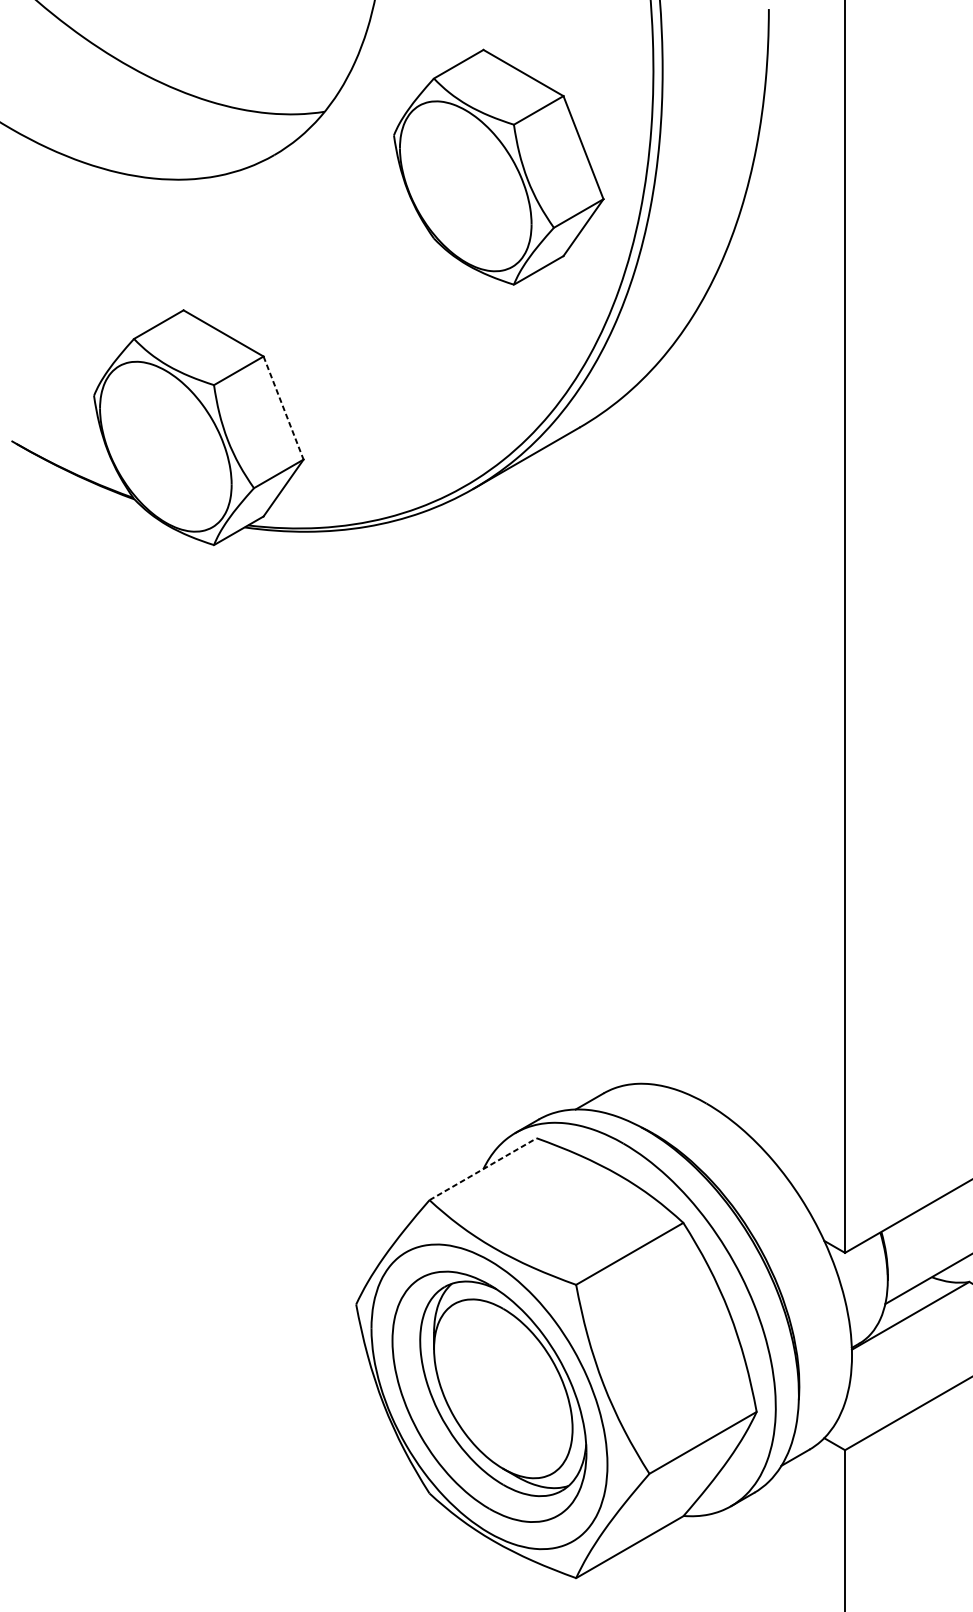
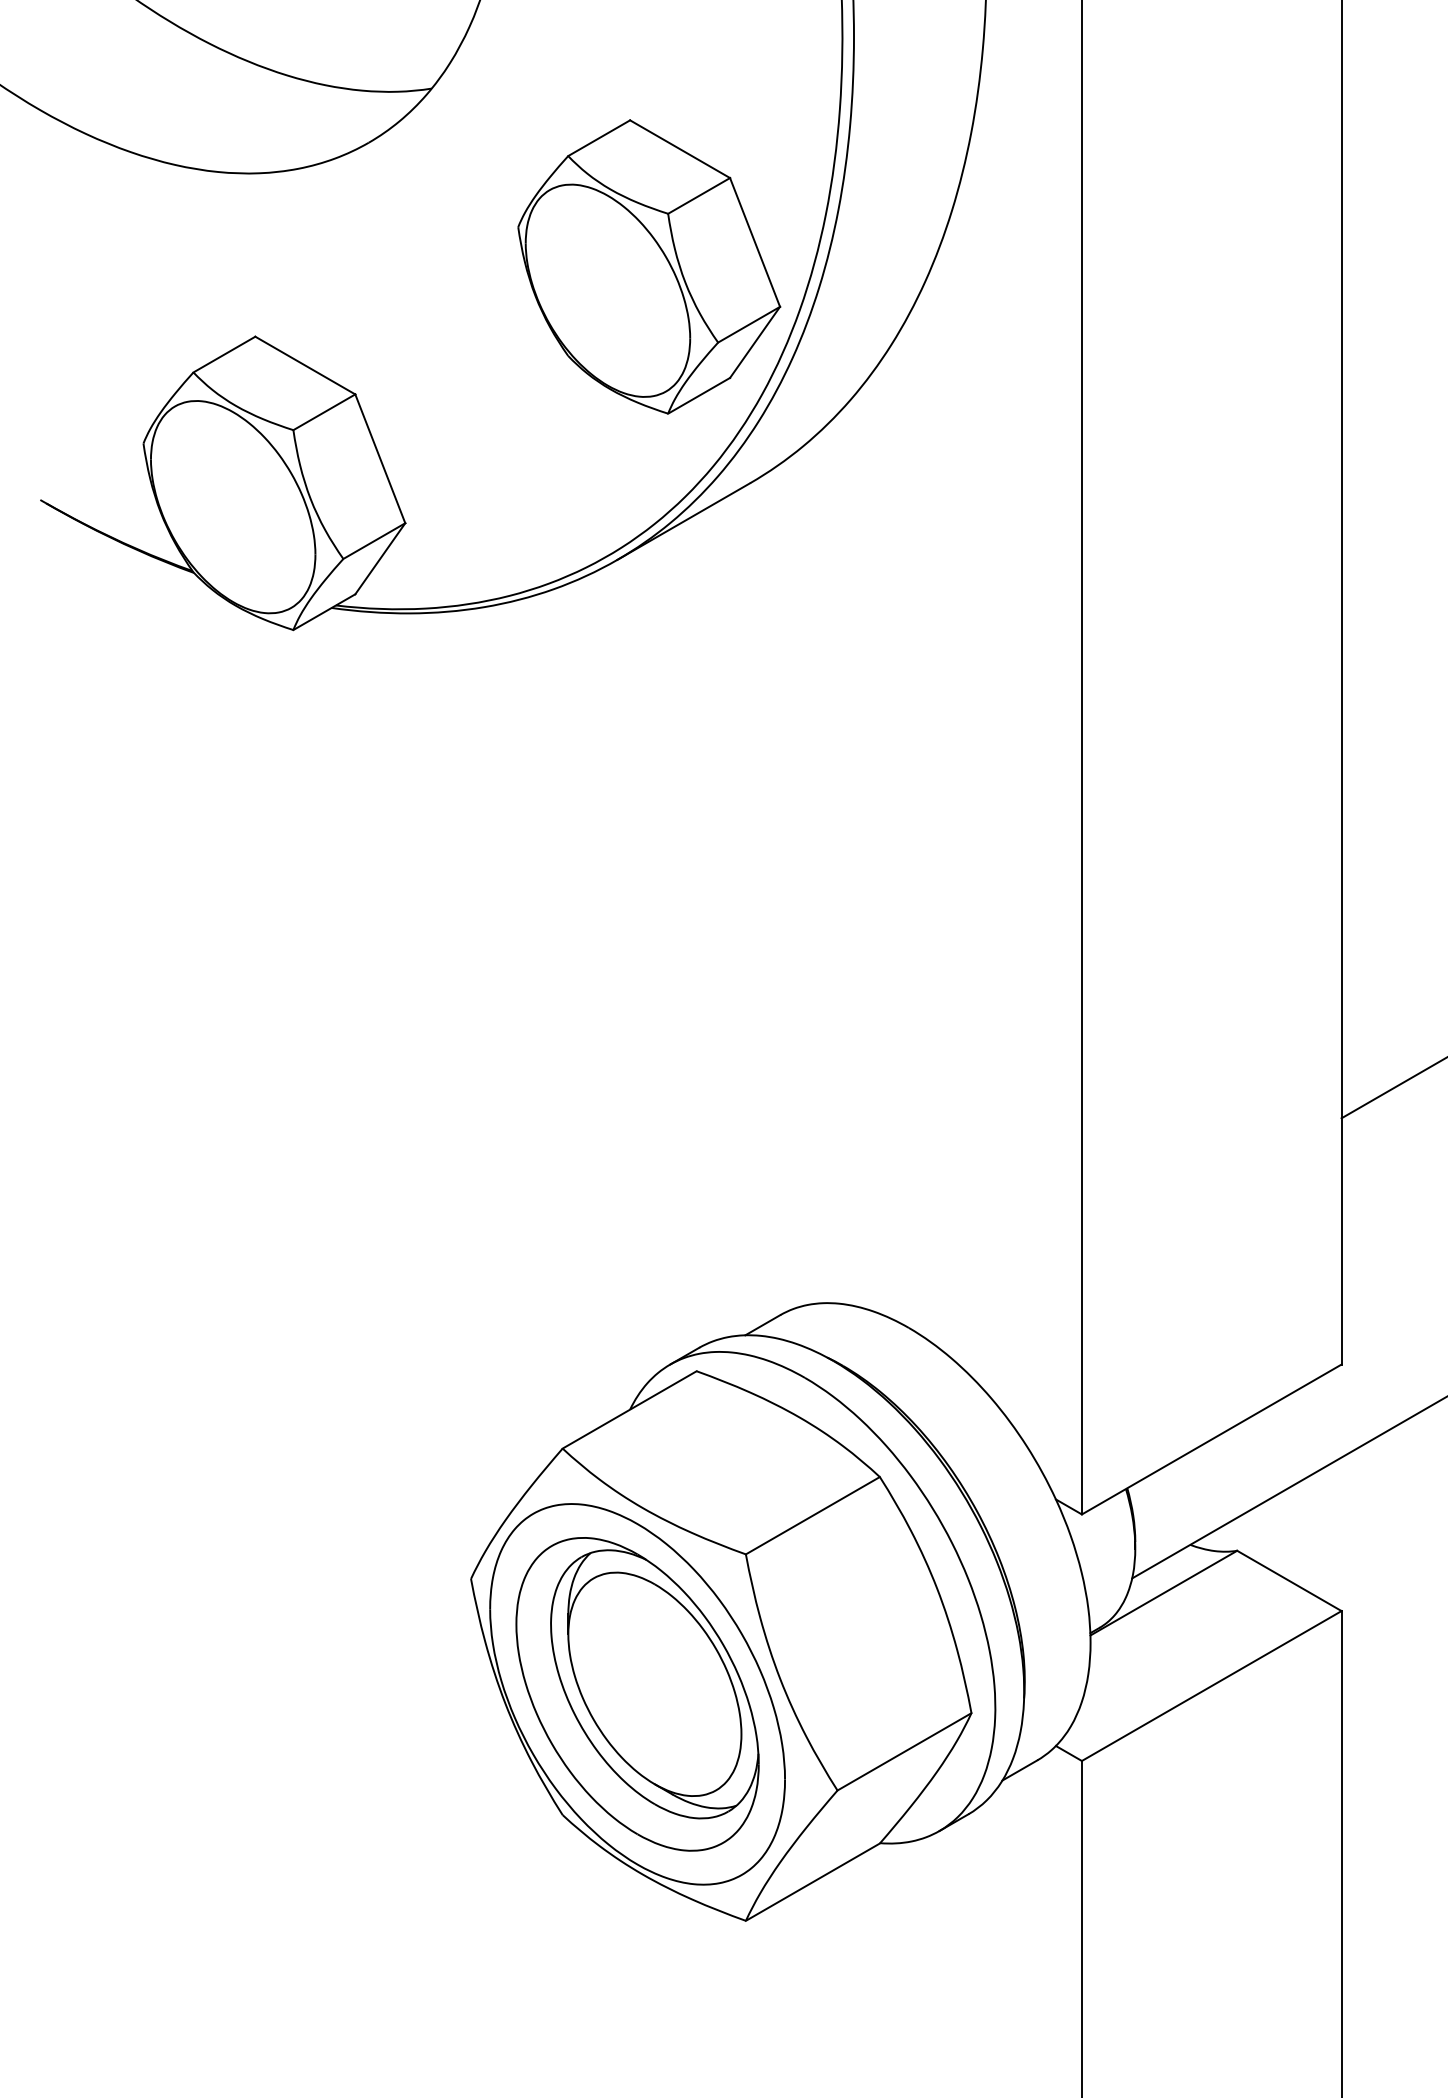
part: (499, 166) -> (649, 266), moved
line: (283, 408) -> (380, 459), dashed -> solid
line: (483, 1168) -> (630, 1409), dashed -> solid

